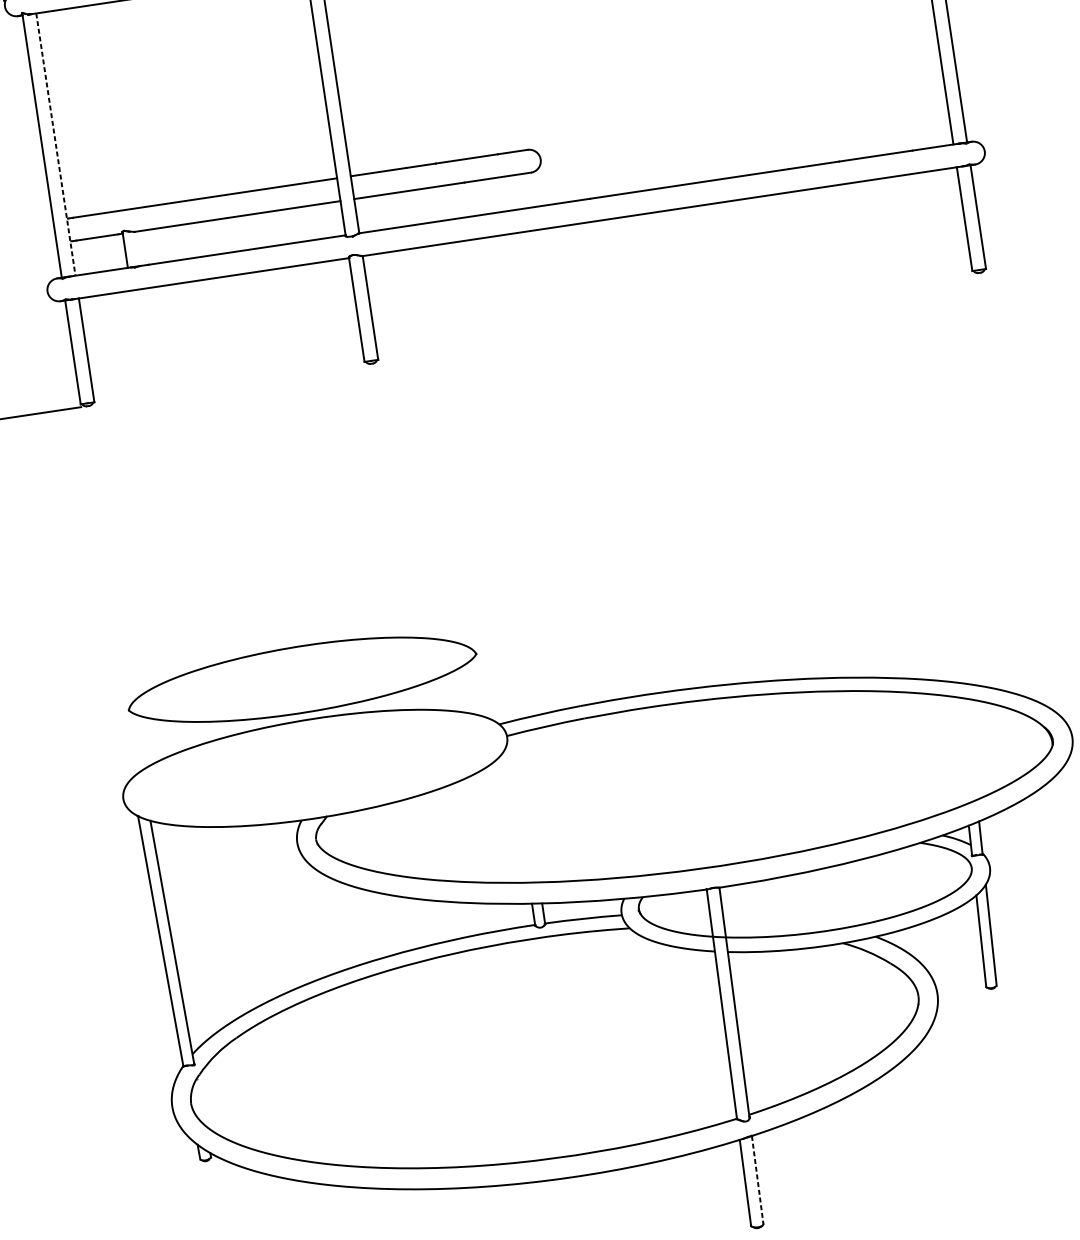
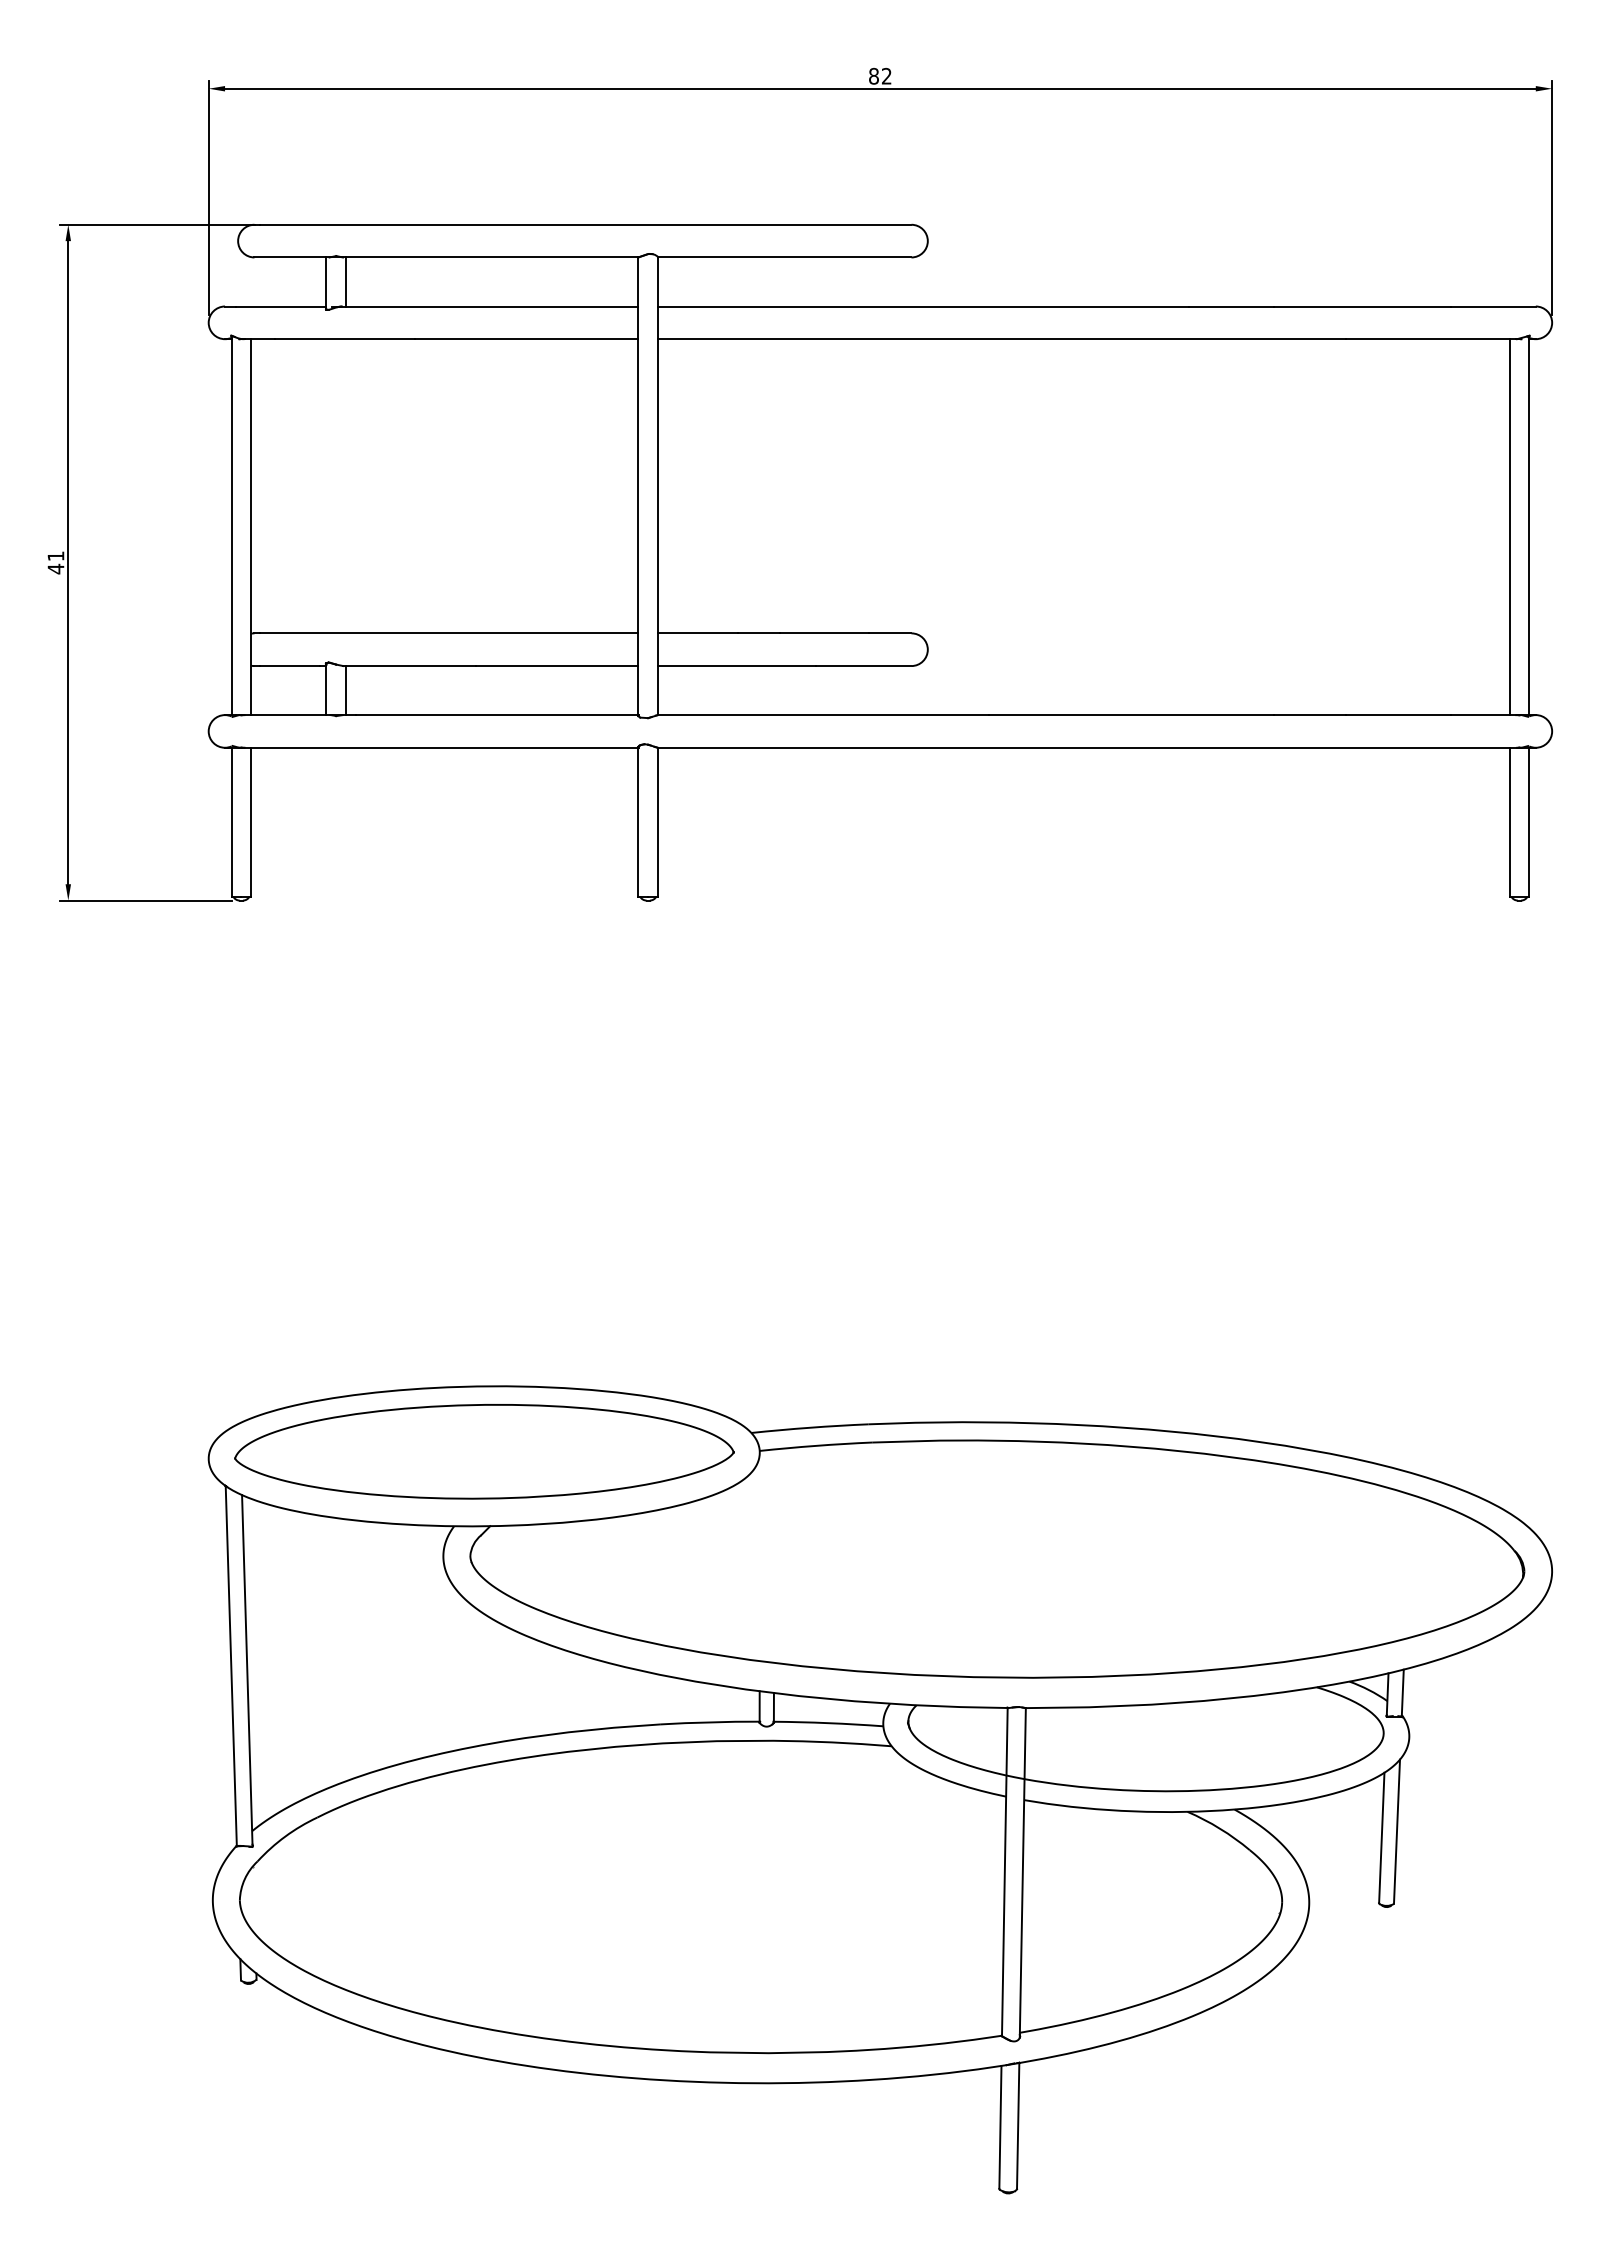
line: (56, 144) -> (251, 527), dashed -> solid
line: (138, 248) -> (345, 690), added
part: (302, 679) -> (484, 1451), moved
line: (757, 1180) -> (1018, 2126), dashed -> solid

